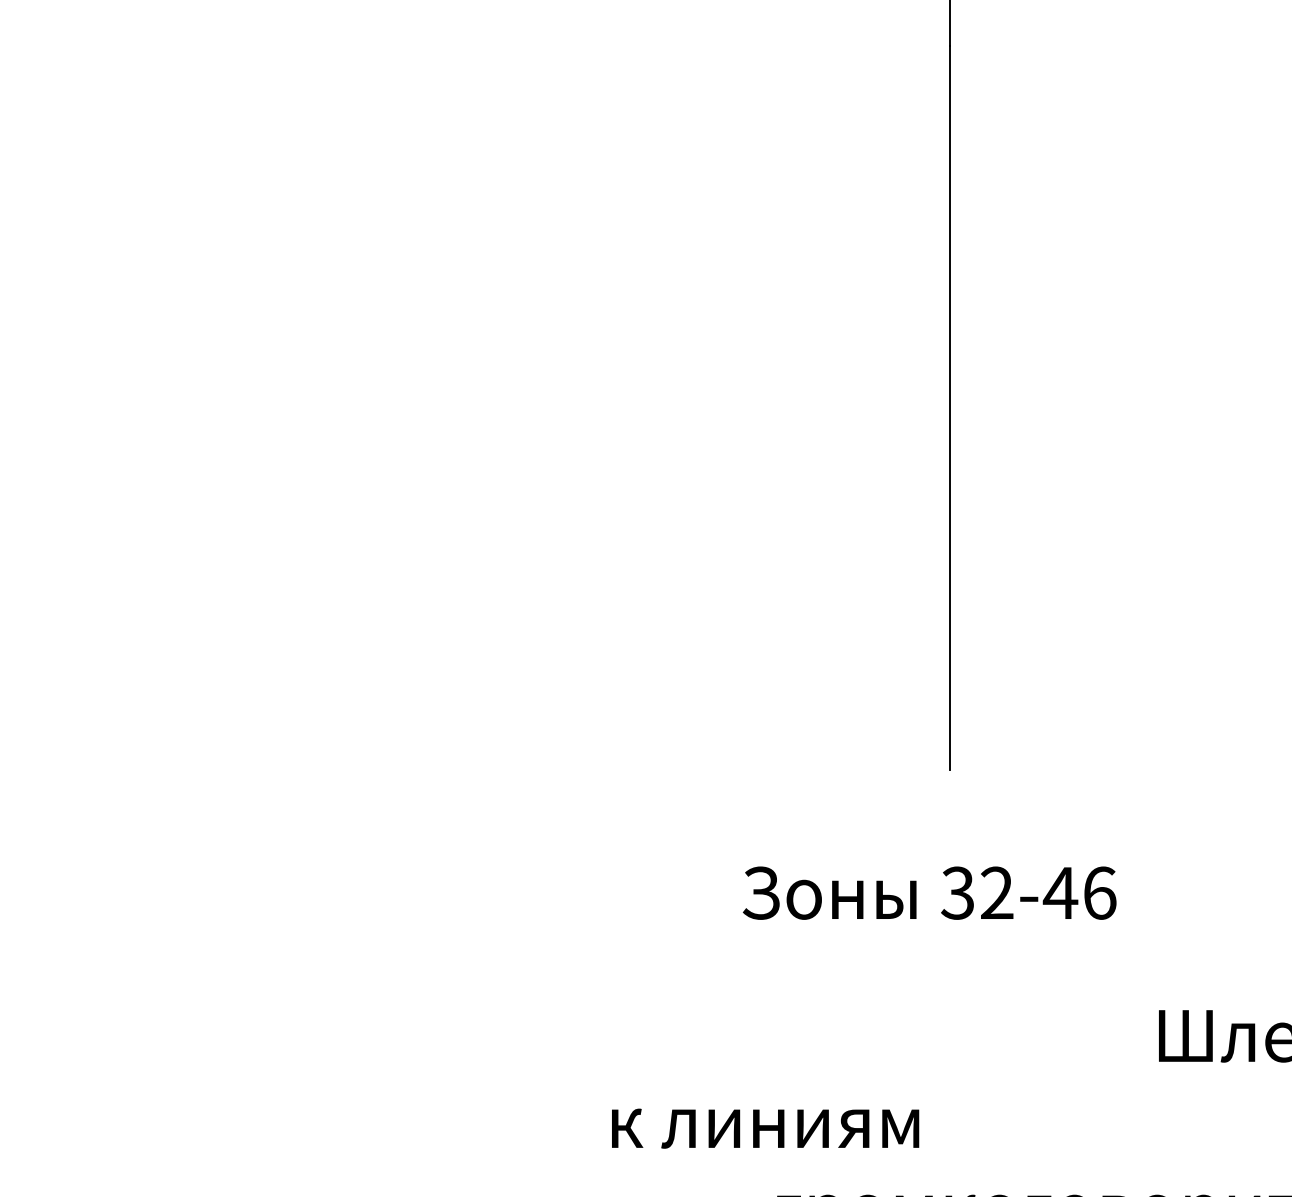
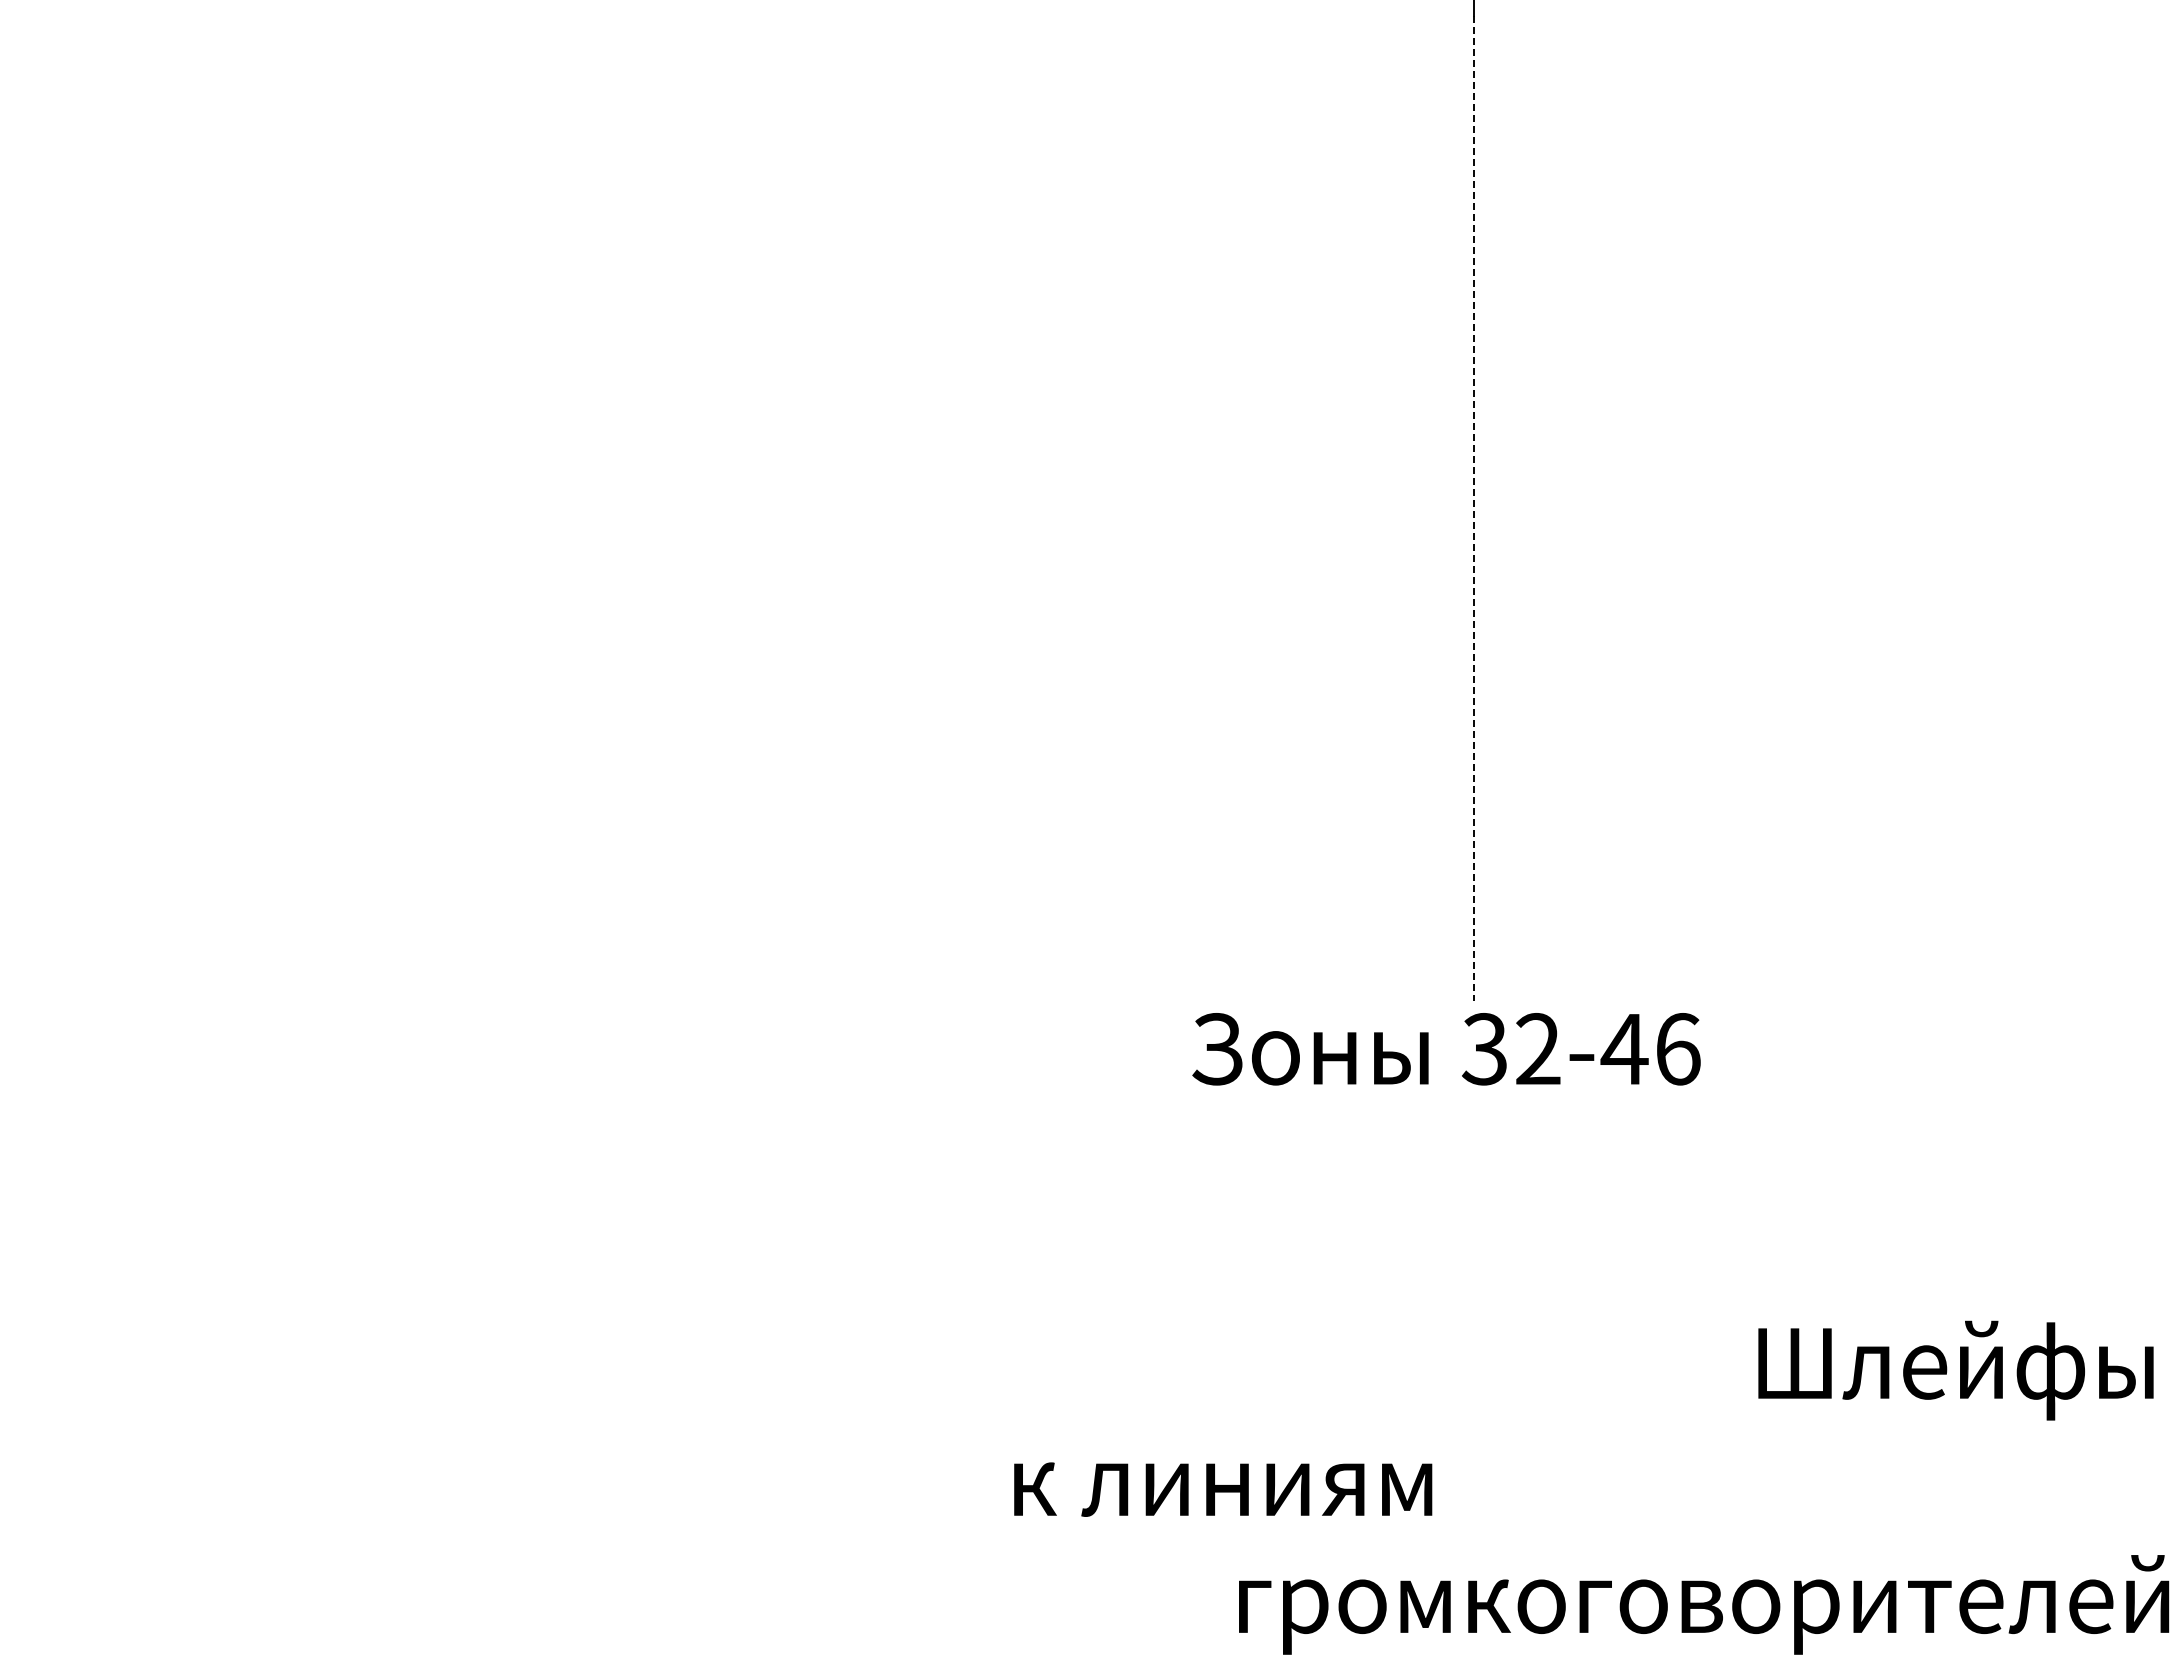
line: (949, 408) -> (1473, 509), solid -> dashed
text: (929, 893) -> (1446, 1049), moved

